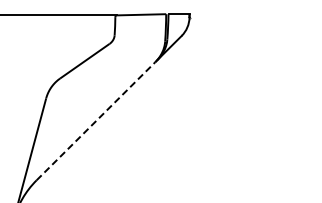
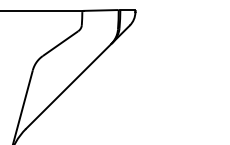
line: (95, 121) -> (68, 86), dashed -> solid

